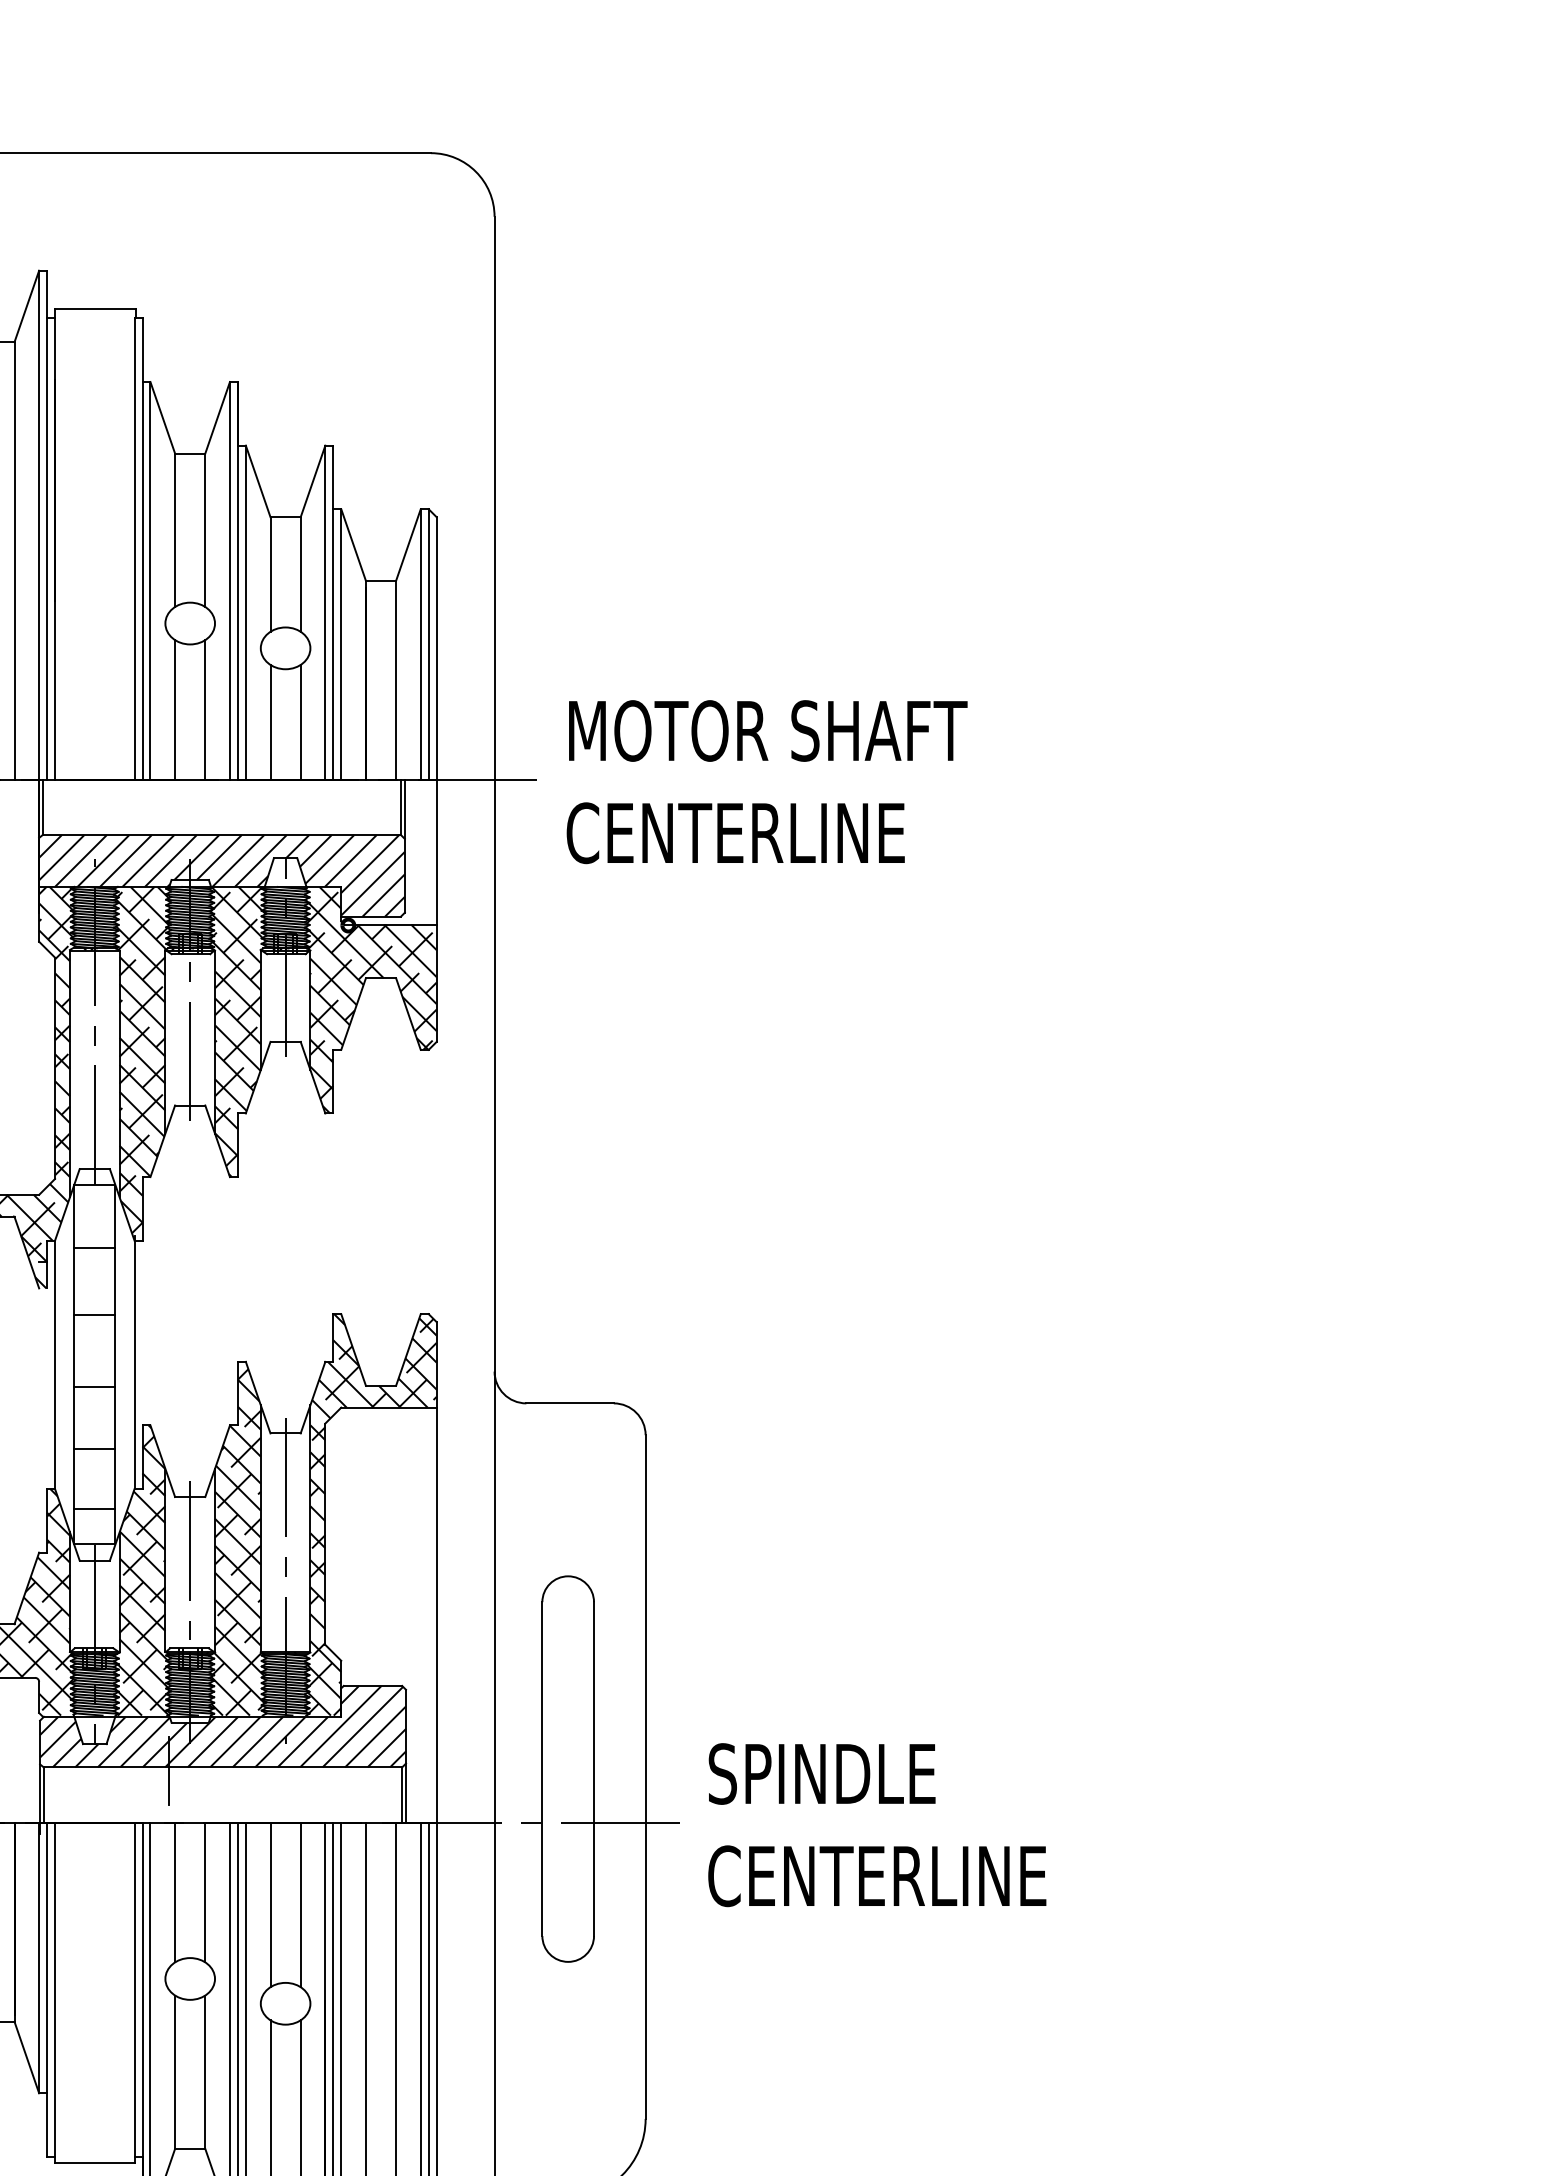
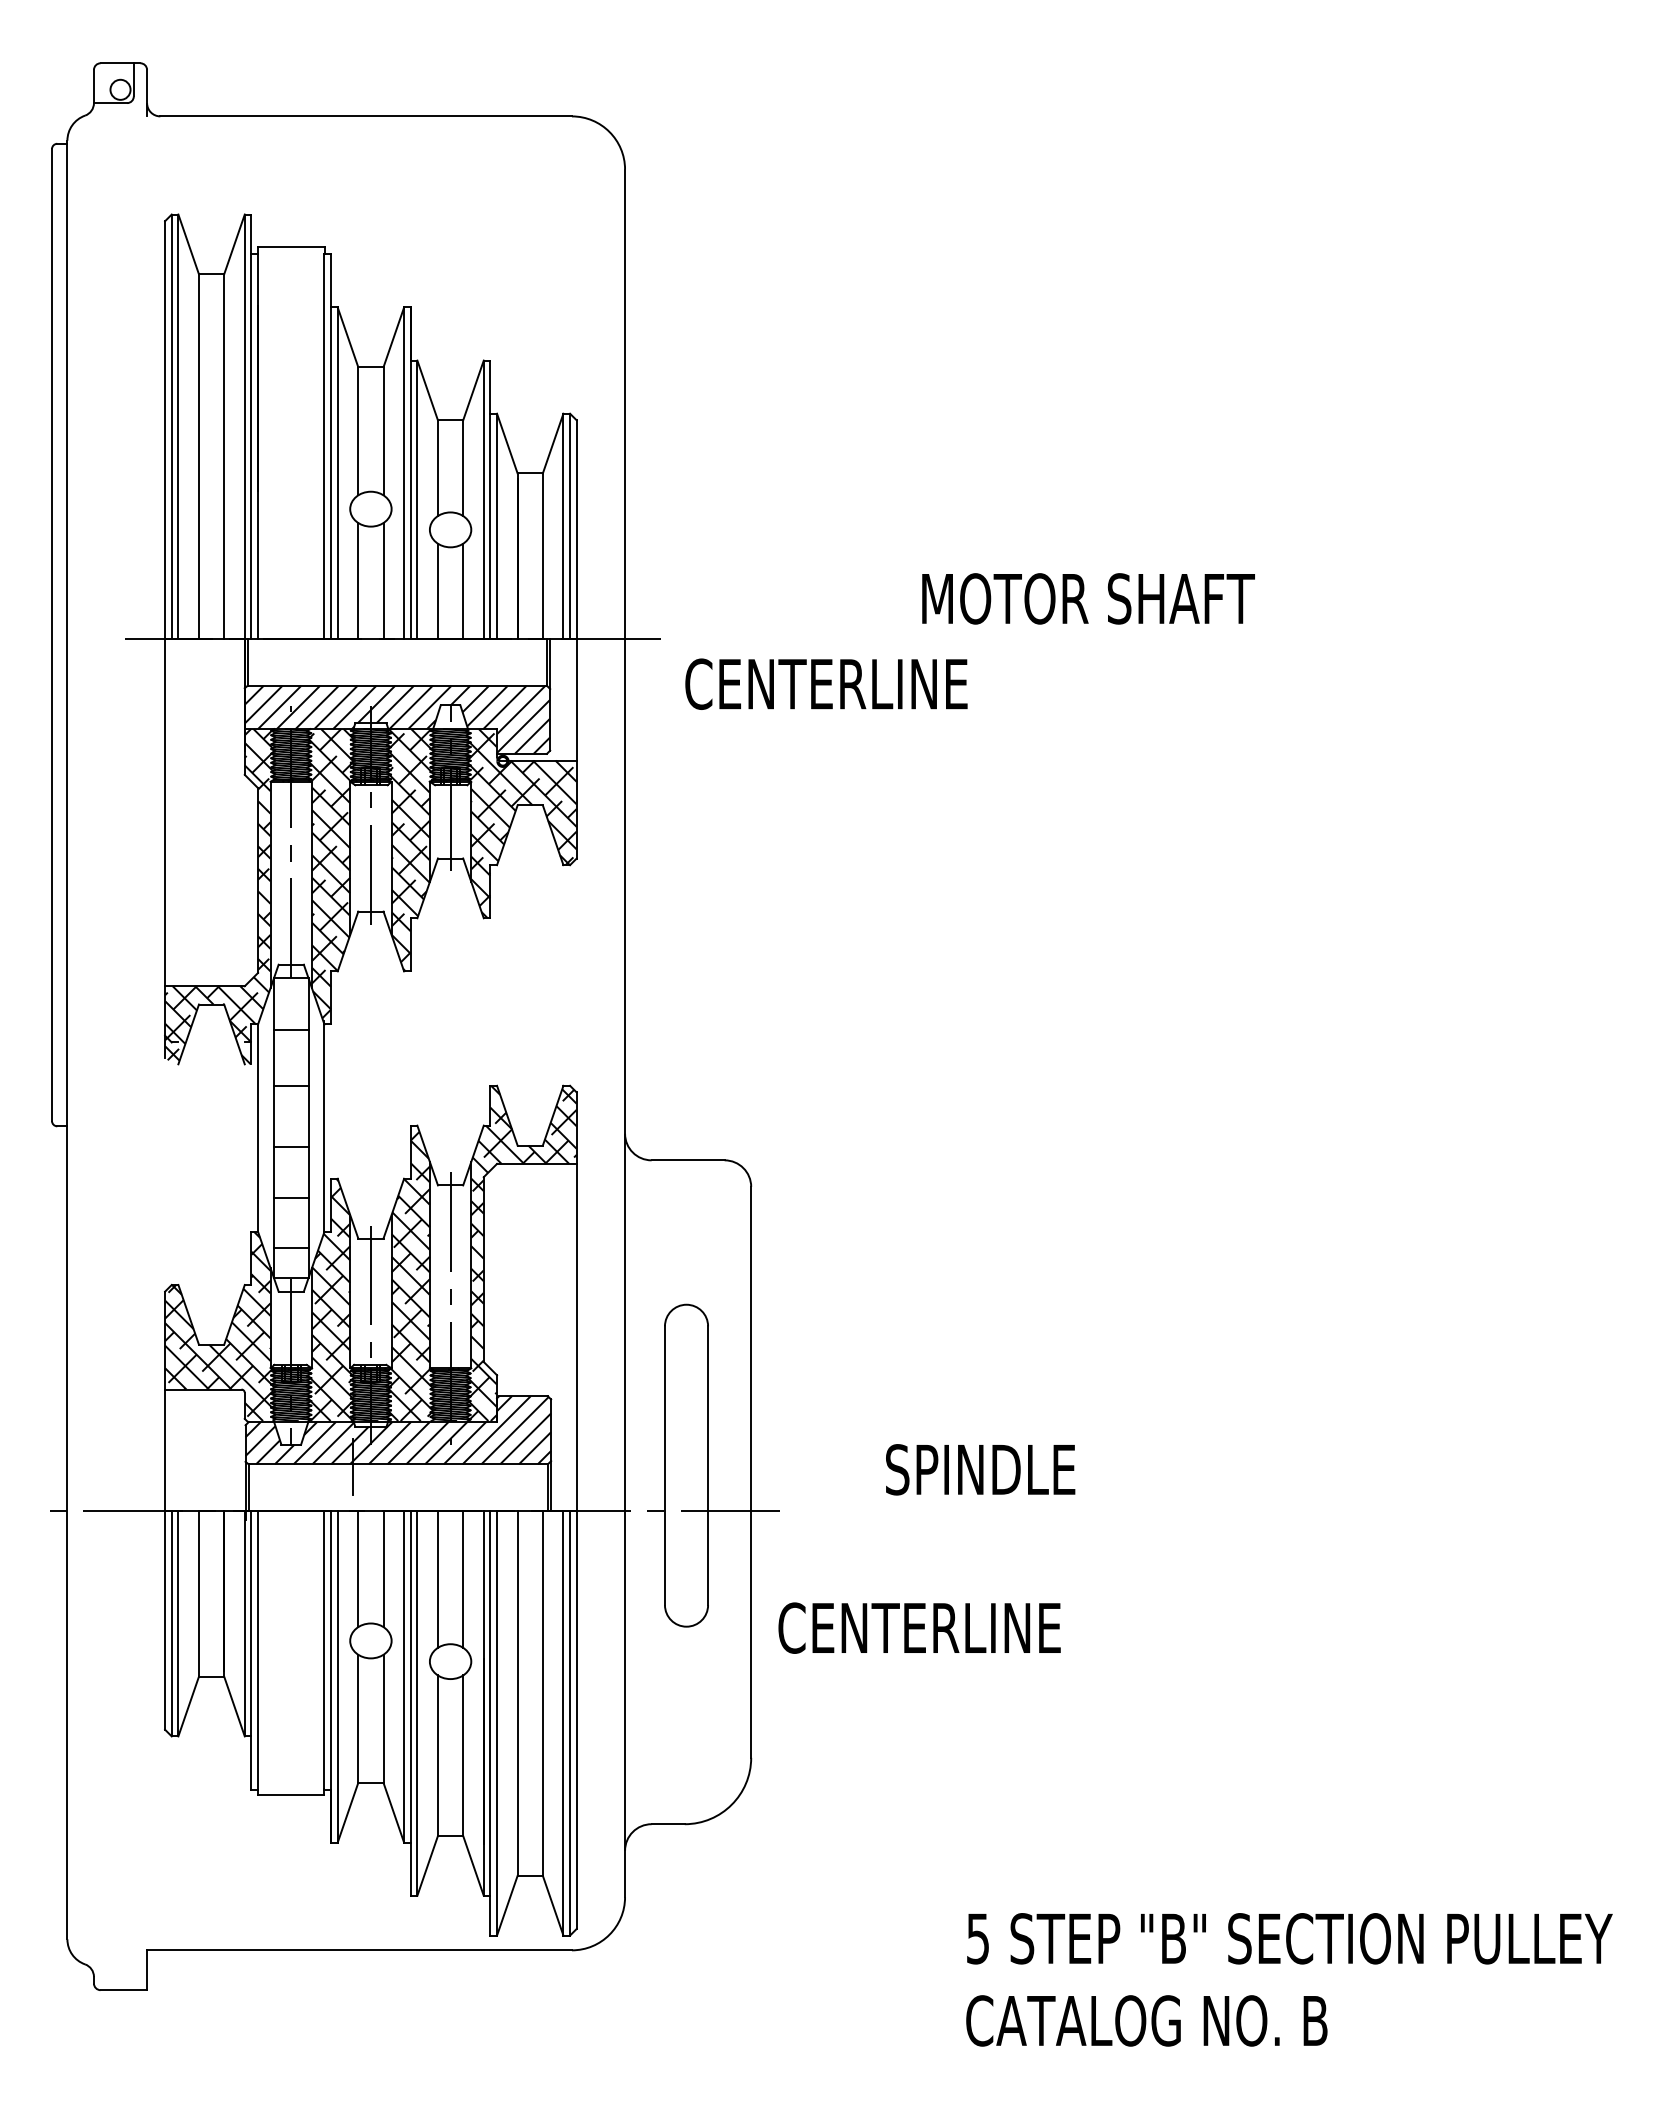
text: (768, 730) -> (1088, 598), moved
text: (822, 1773) -> (980, 1469), moved
text: (877, 1875) -> (919, 1627), moved

